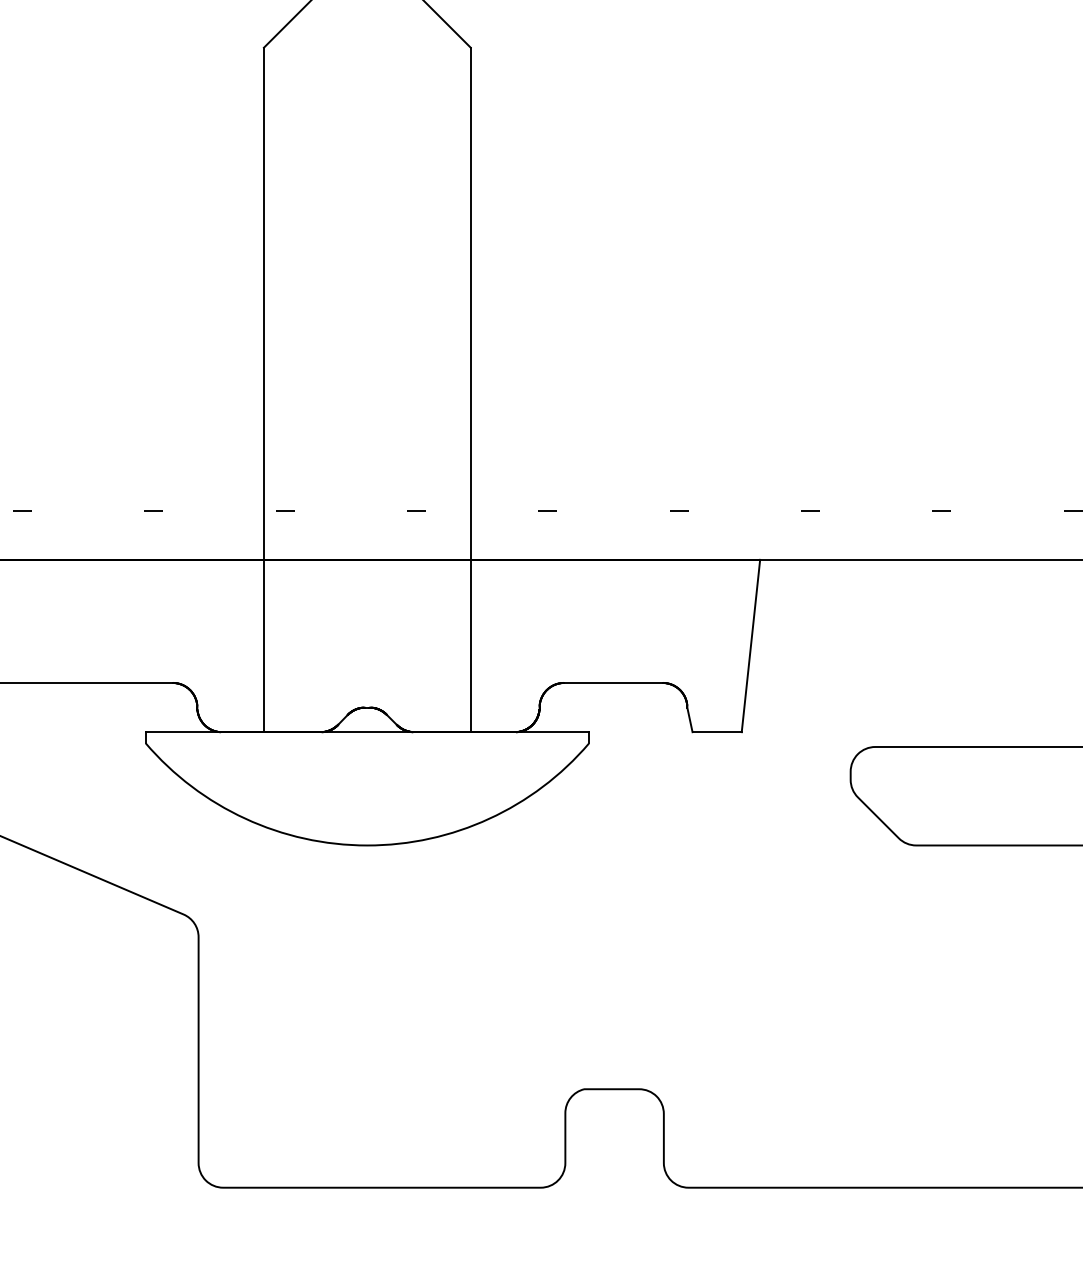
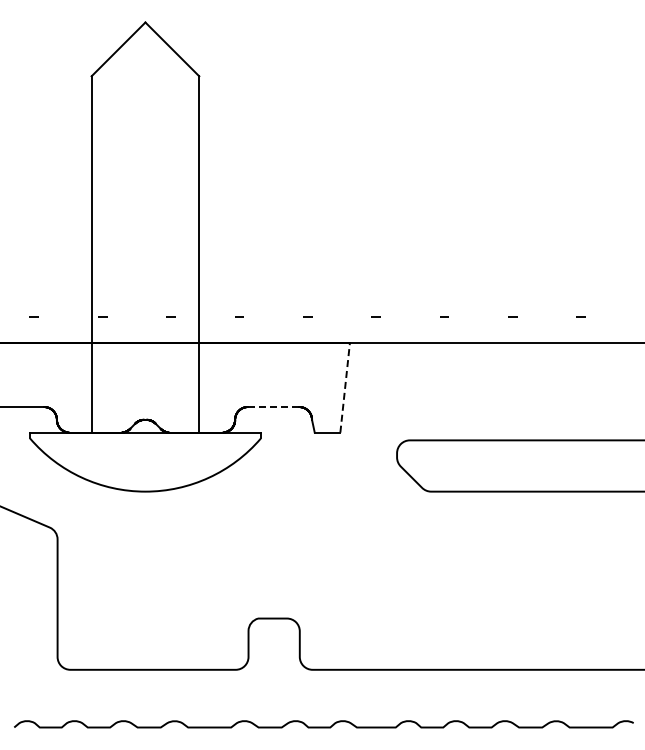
line: (751, 645) -> (345, 387), solid -> dashed
line: (613, 683) -> (273, 407), solid -> dashed

